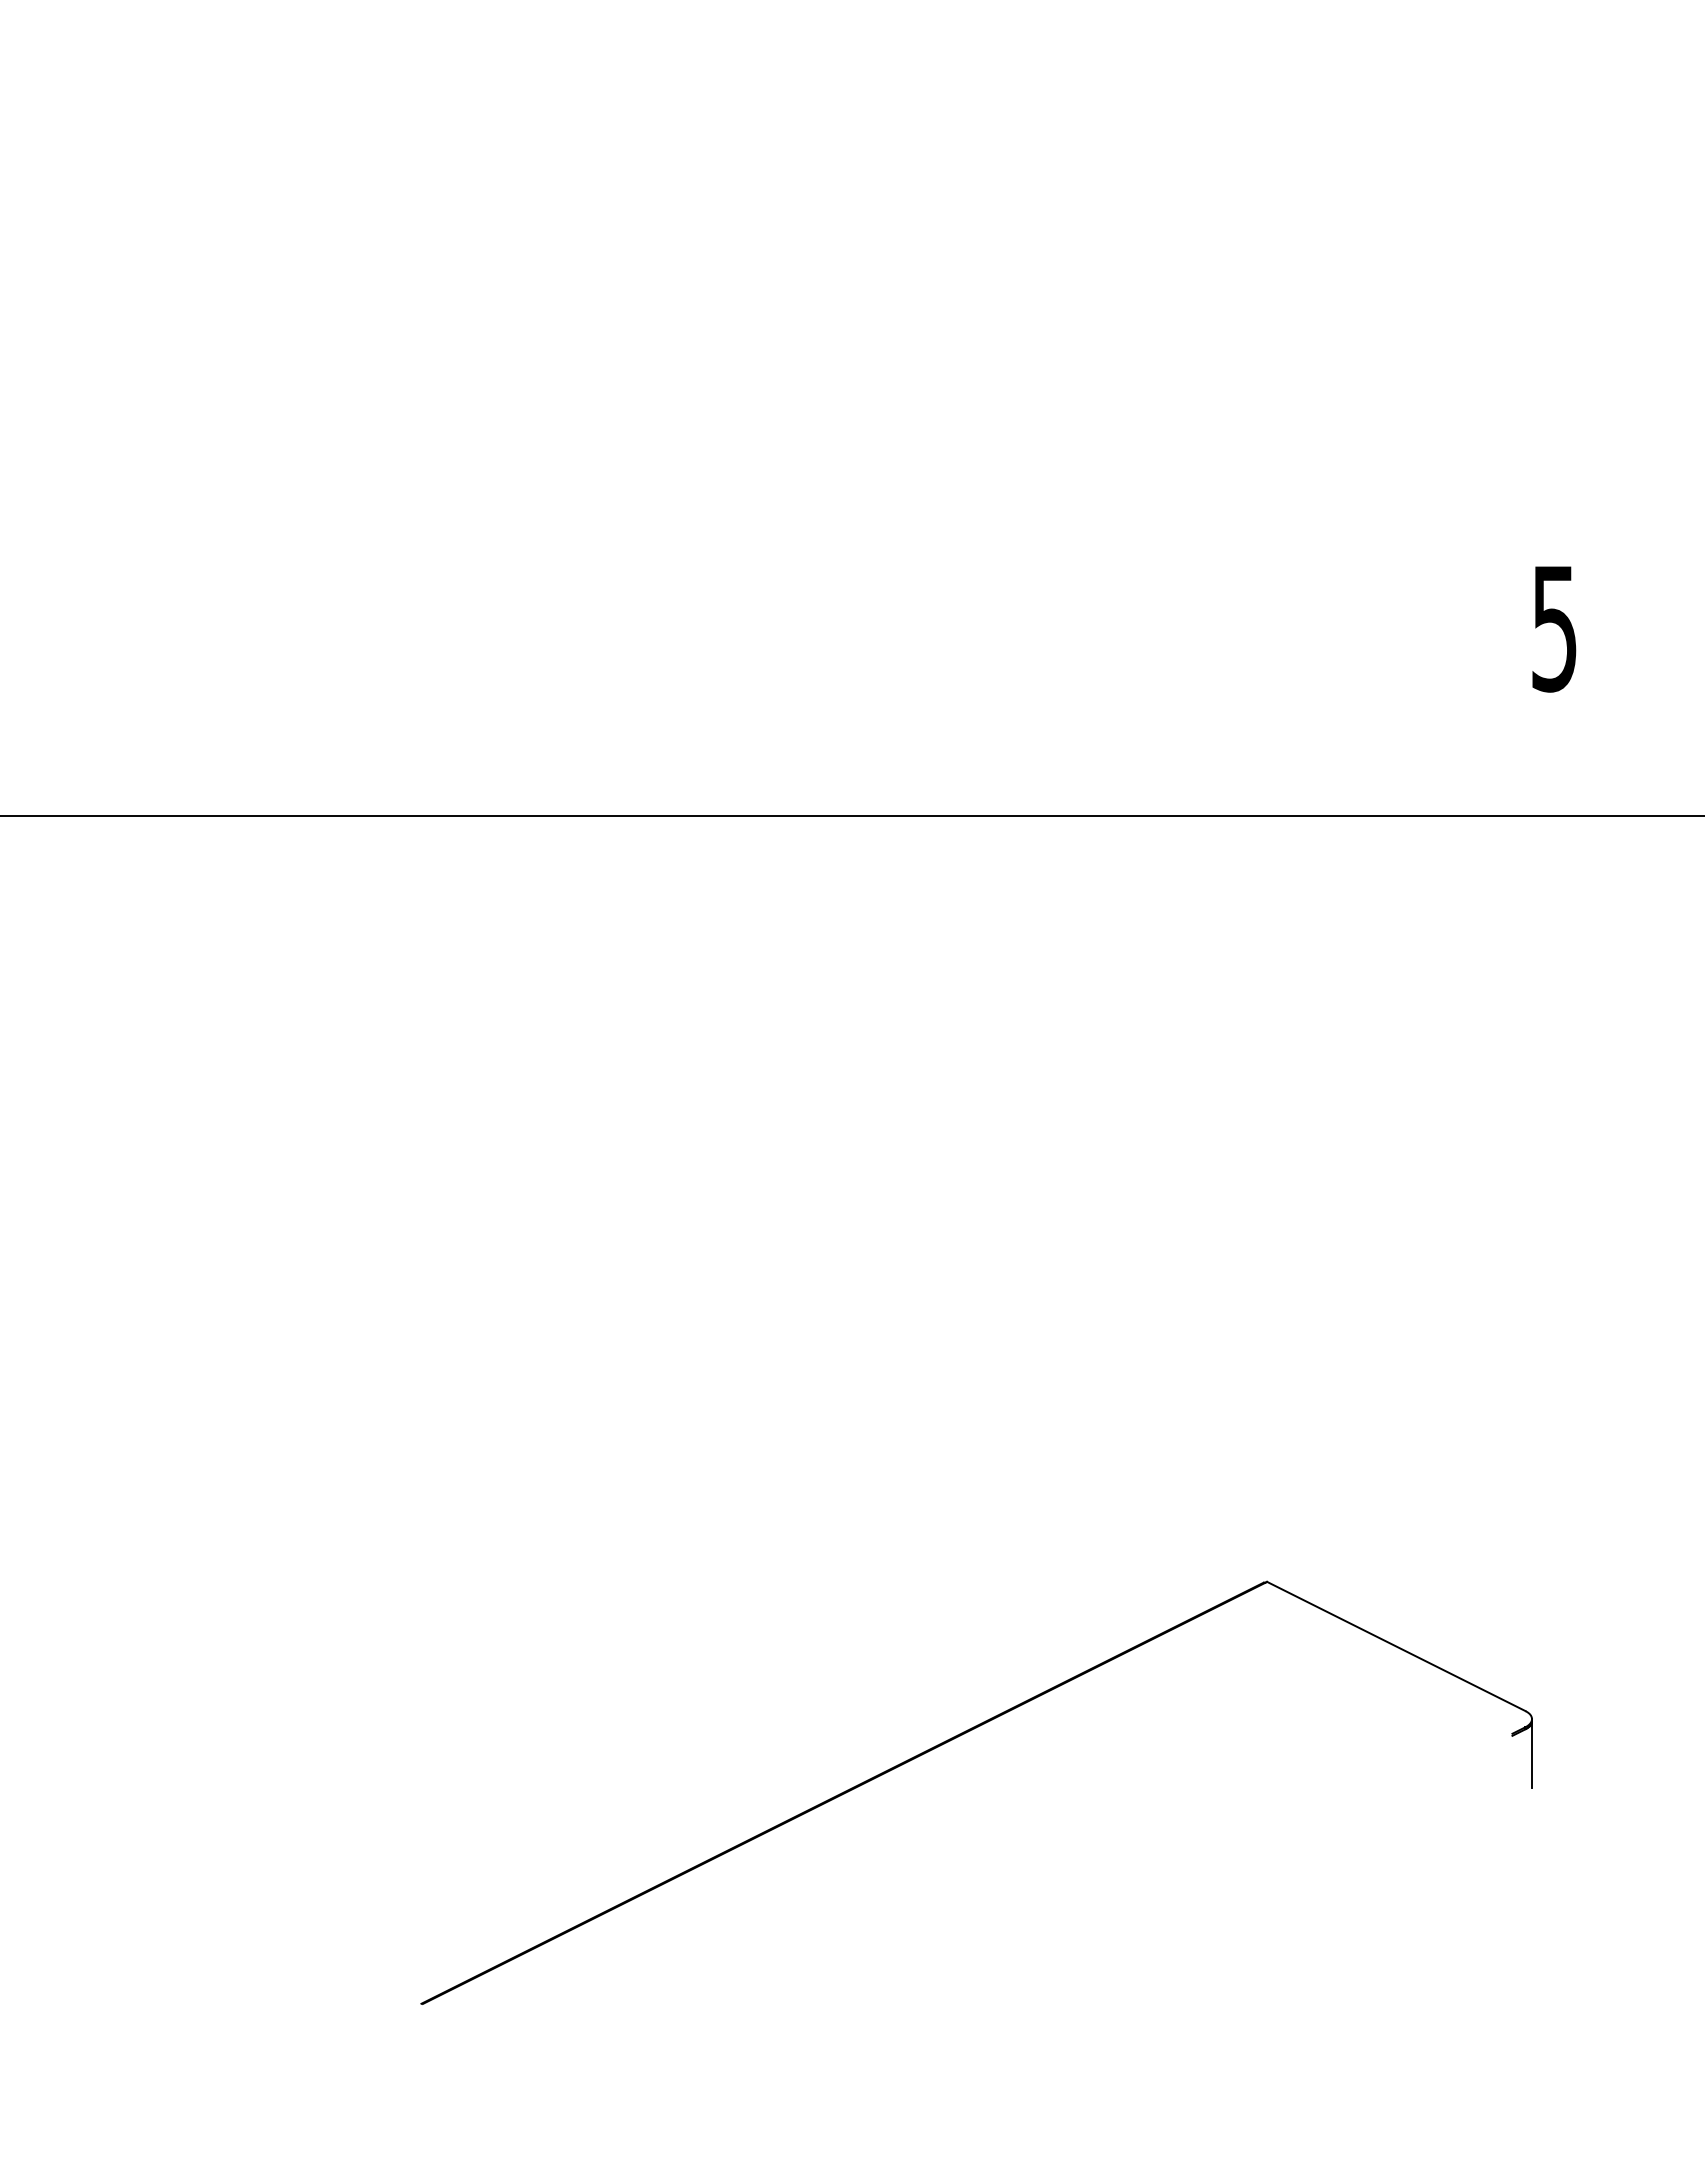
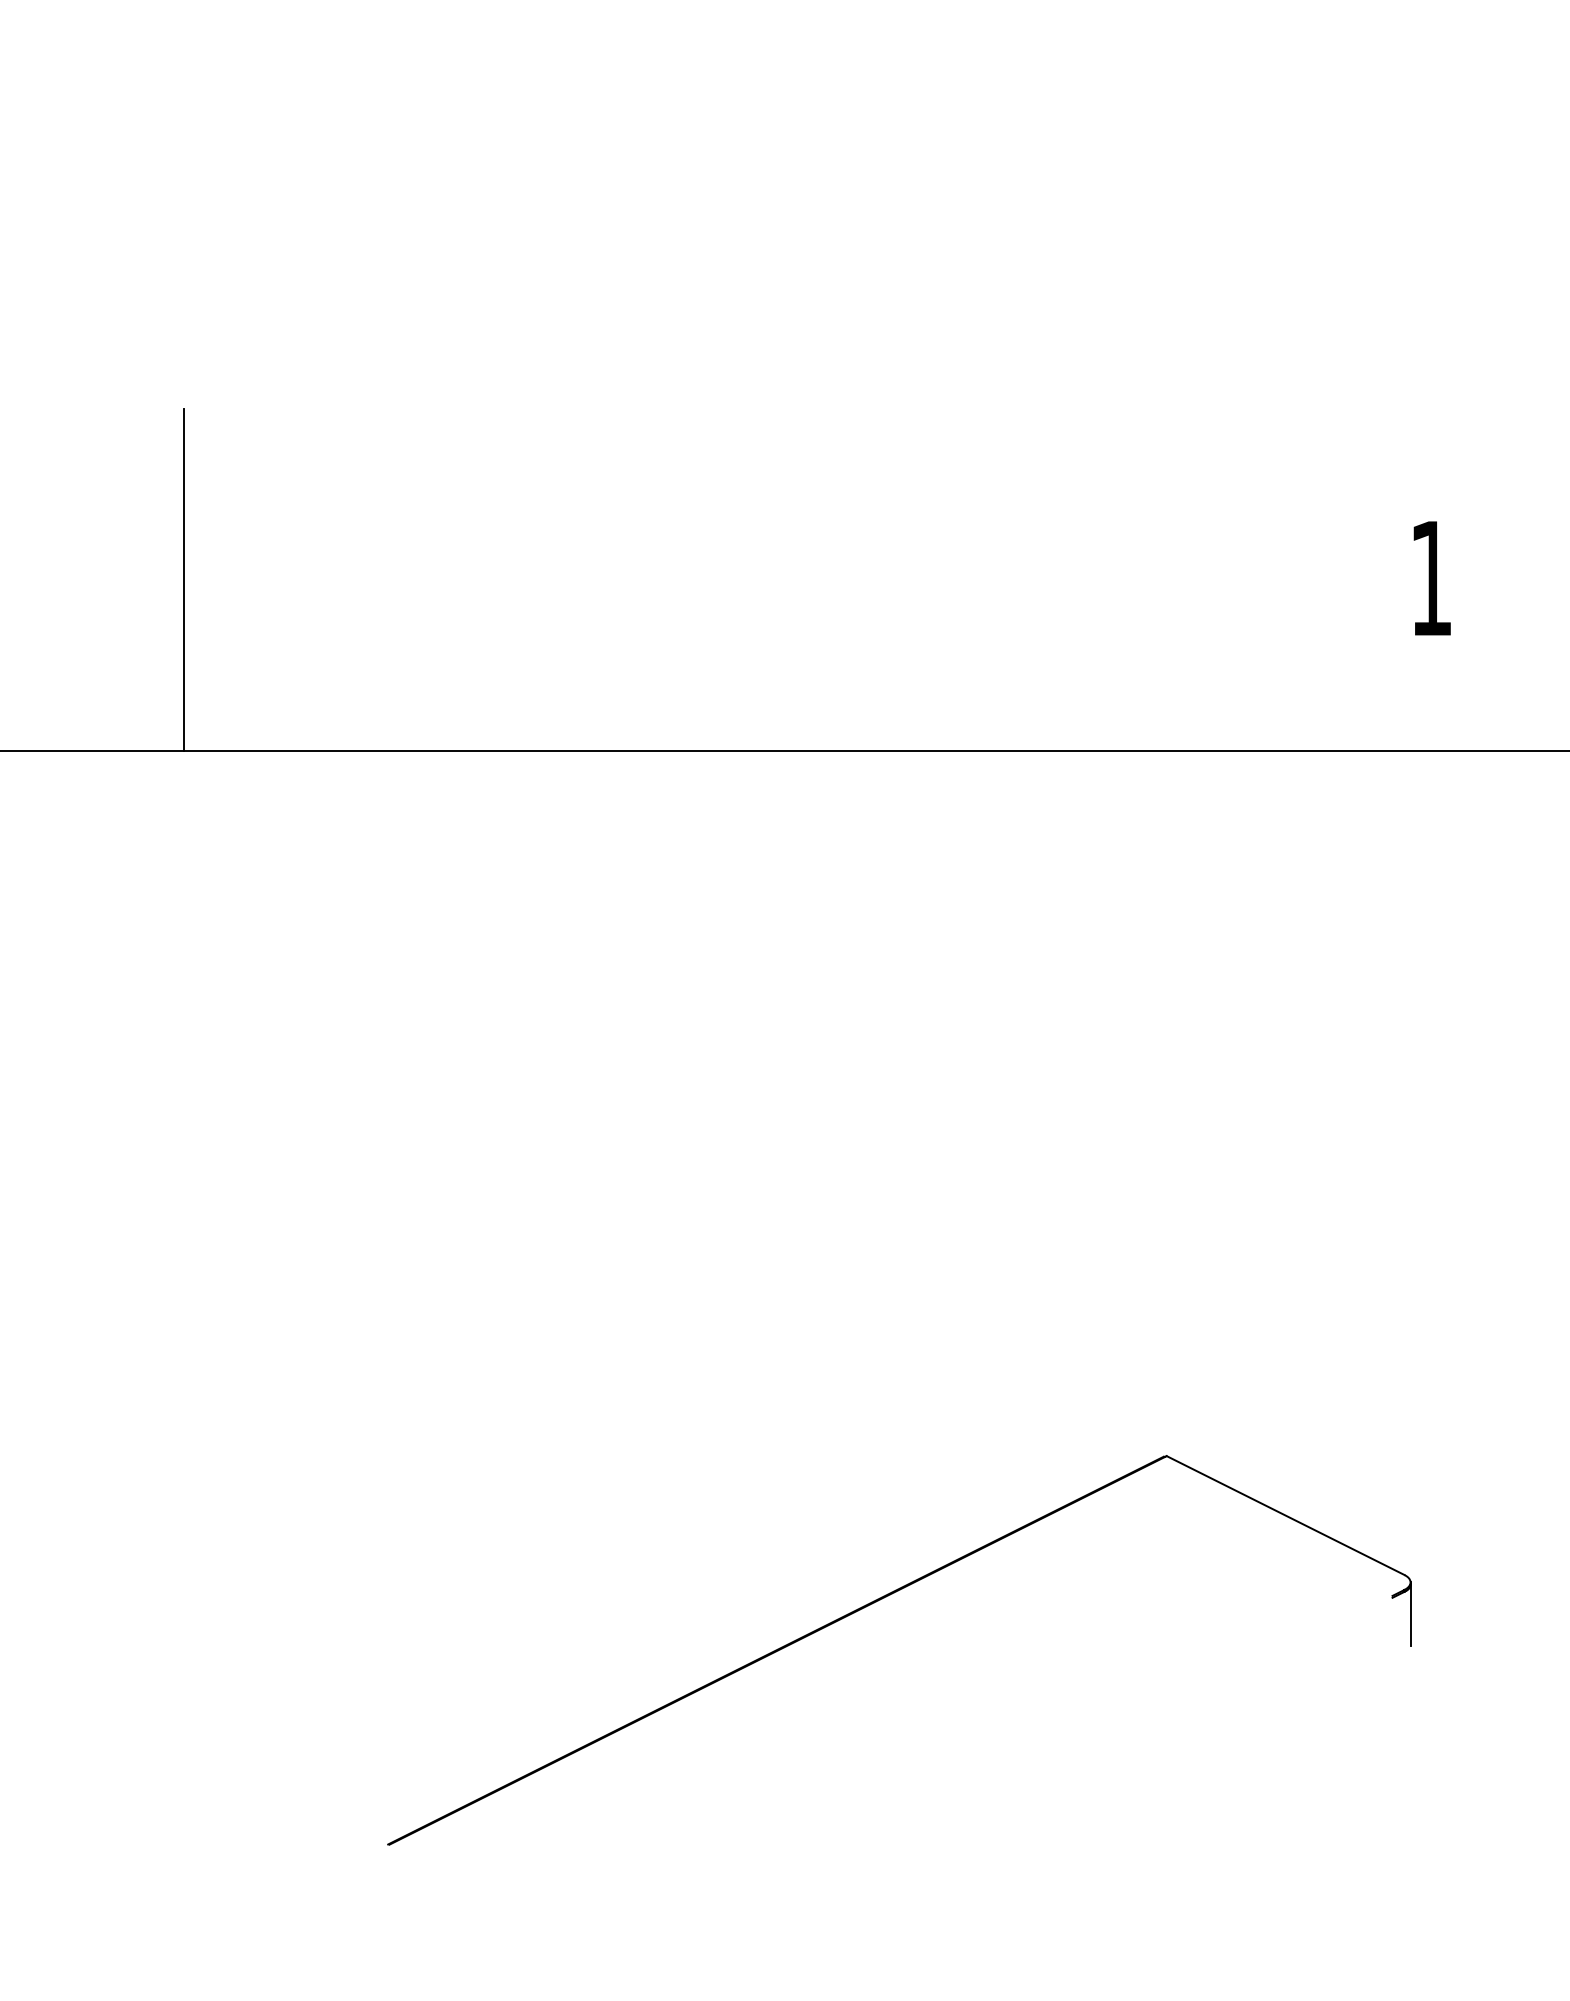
line: (199, 629) -> (183, 579), added
text: (1554, 629) -> (1431, 579), 5 -> 1

